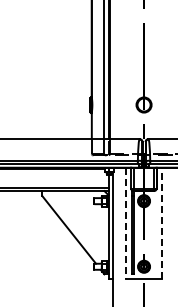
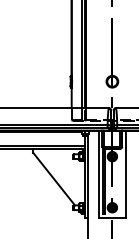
line: (126, 223) -> (98, 174), dashed -> solid
line: (161, 223) -> (125, 174), dashed -> solid

